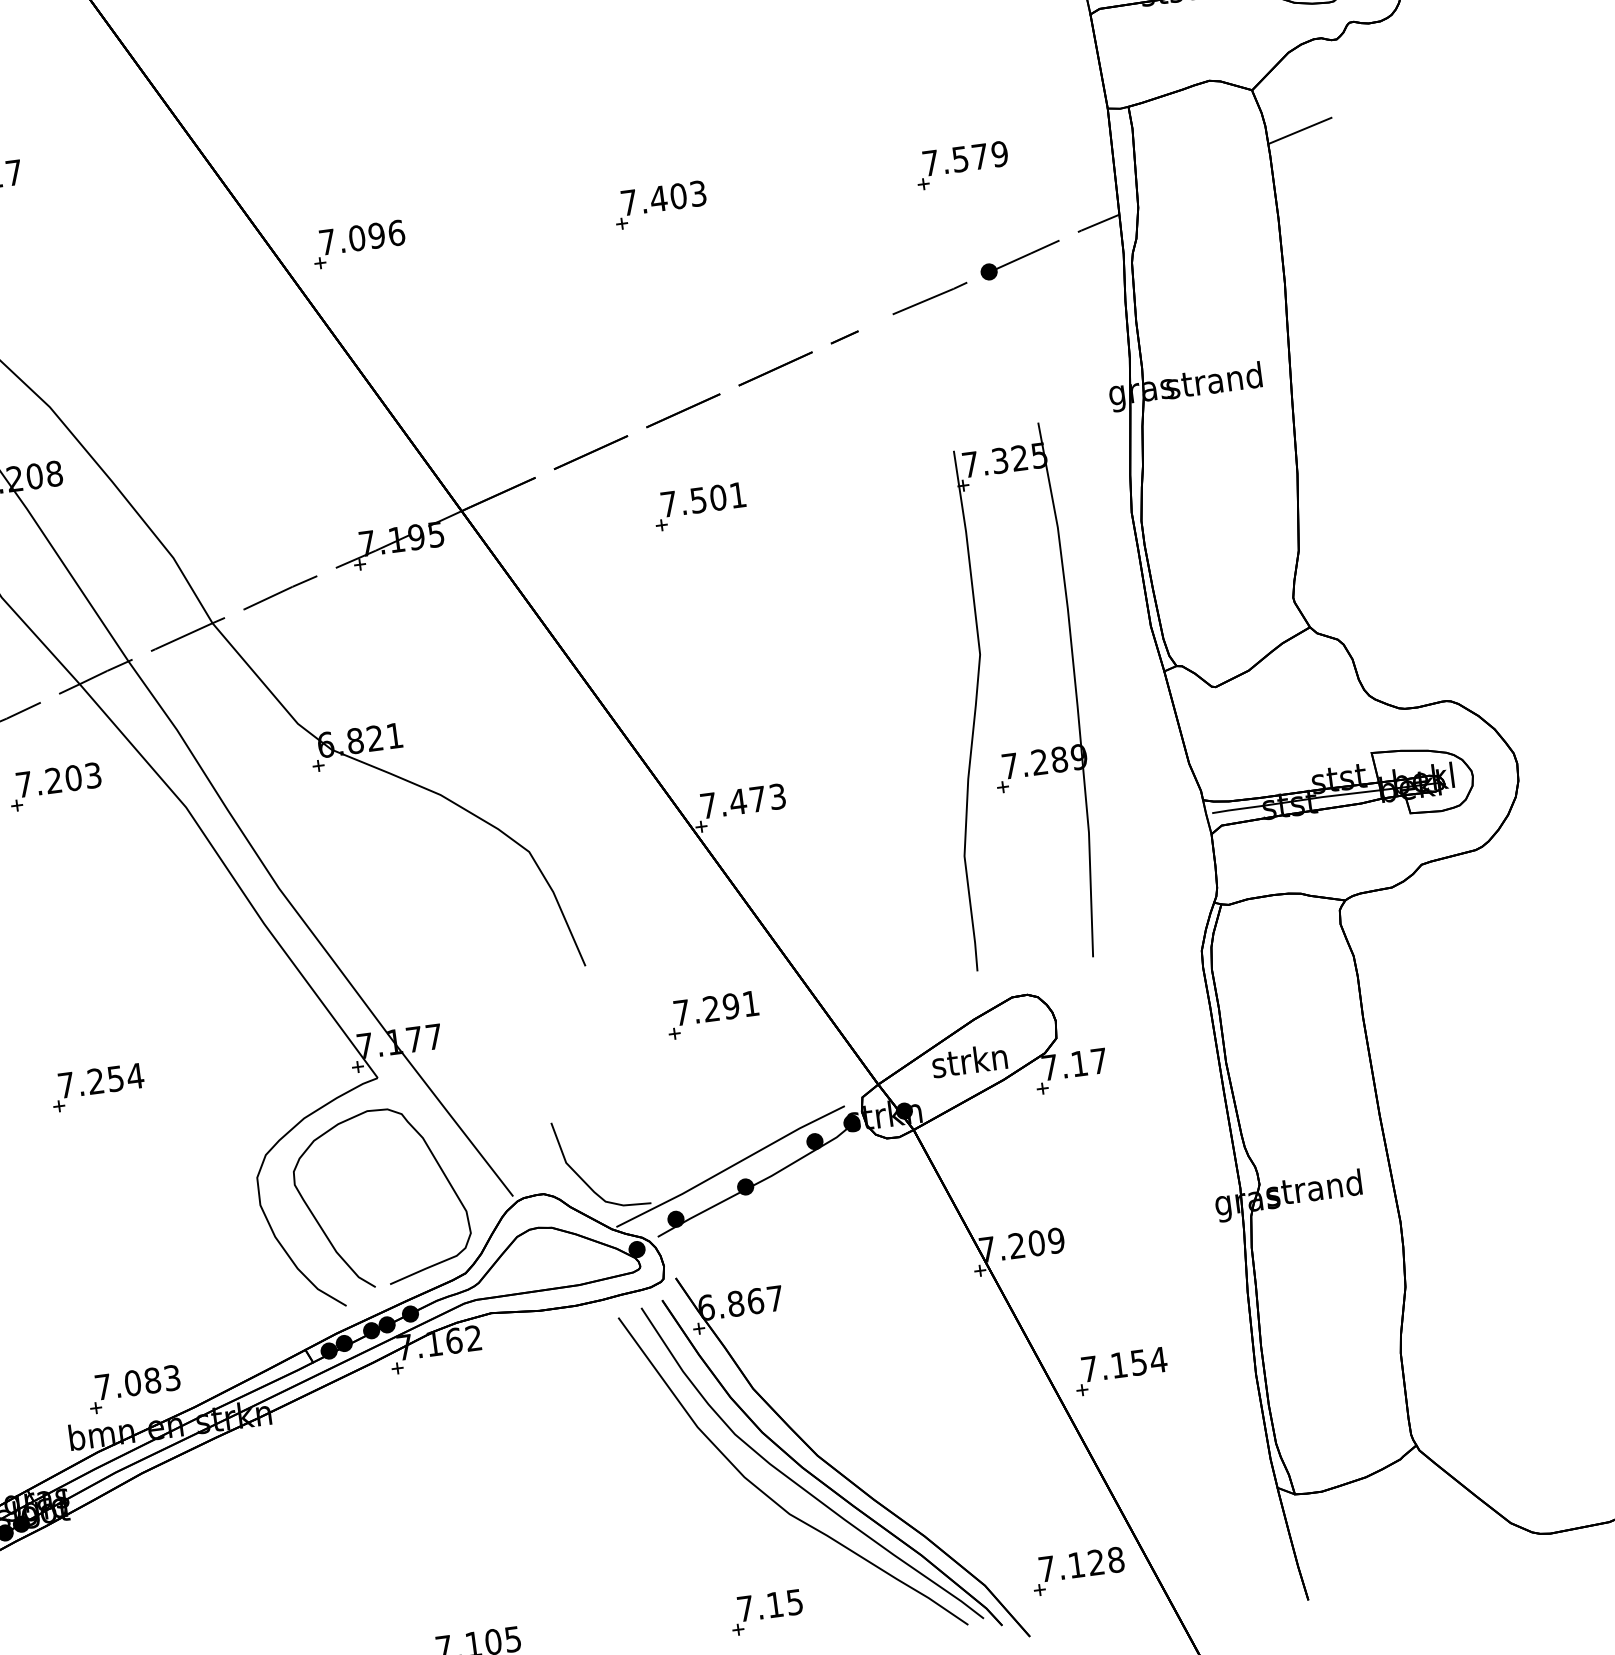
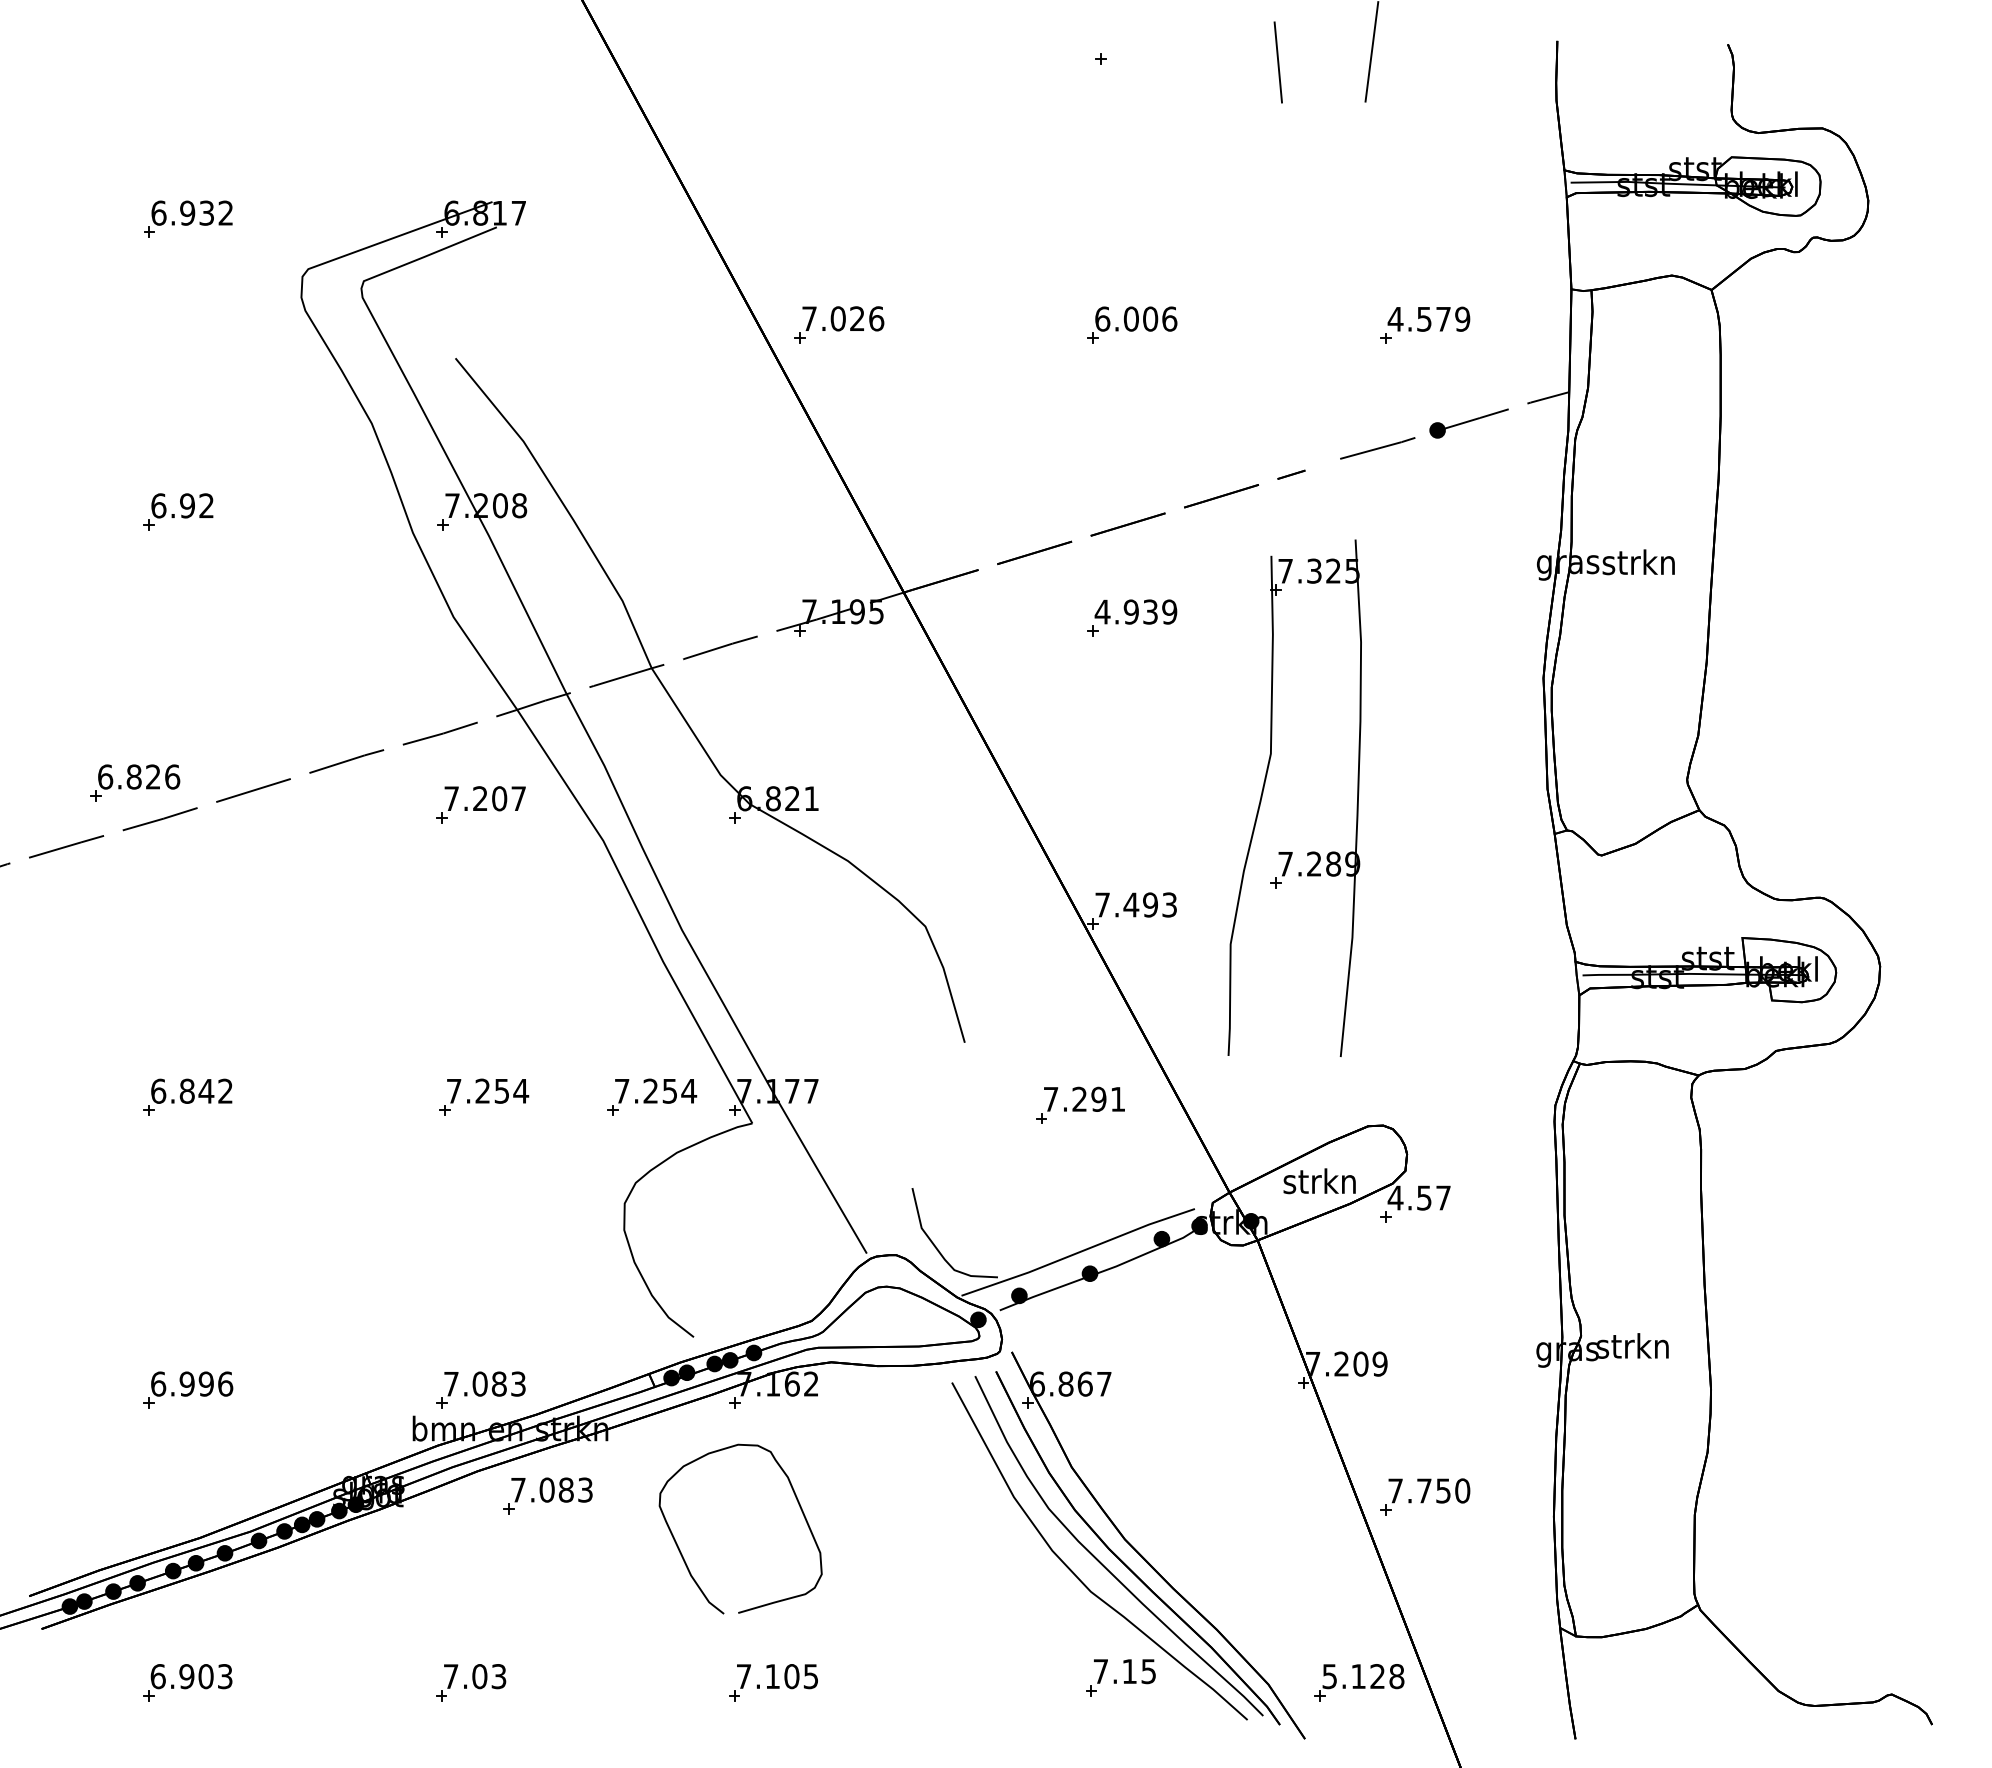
line: (1300, 130) -> (1752, 334), removed
text: (930, 163) -> (1395, 319), 7.579 -> 4.579
text: (664, 197) -> (1136, 318), 7.403 -> 6.006
text: (375, 235) -> (856, 318), 7.096 -> 7.026
text: (1213, 380) -> (1638, 562), strand -> strkn
text: (702, 499) -> (1135, 611), 7.501 -> 4.939
part: (977, 696) -> (1263, 793), moved
text: (93, 775) -> (518, 798), 7.203 -> 7.207
text: (757, 798) -> (1150, 904), 7.473 -> 7.493
part: (271, 1063) -> (652, 1096), added
text: (1064, 1065) -> (1409, 1197), 7.17 -> 4.57
curve: (434, 1160) -> (796, 1500), moved
text: (1313, 1187) -> (1632, 1345), strand -> strkn
text: (1138, 1362) -> (1443, 1490), 7.154 -> 7.750
part: (217, 1488) -> (547, 1495), added
text: (1046, 1569) -> (1329, 1676), 7.128 -> 5.128
part: (766, 1612) -> (1120, 1677), moved

